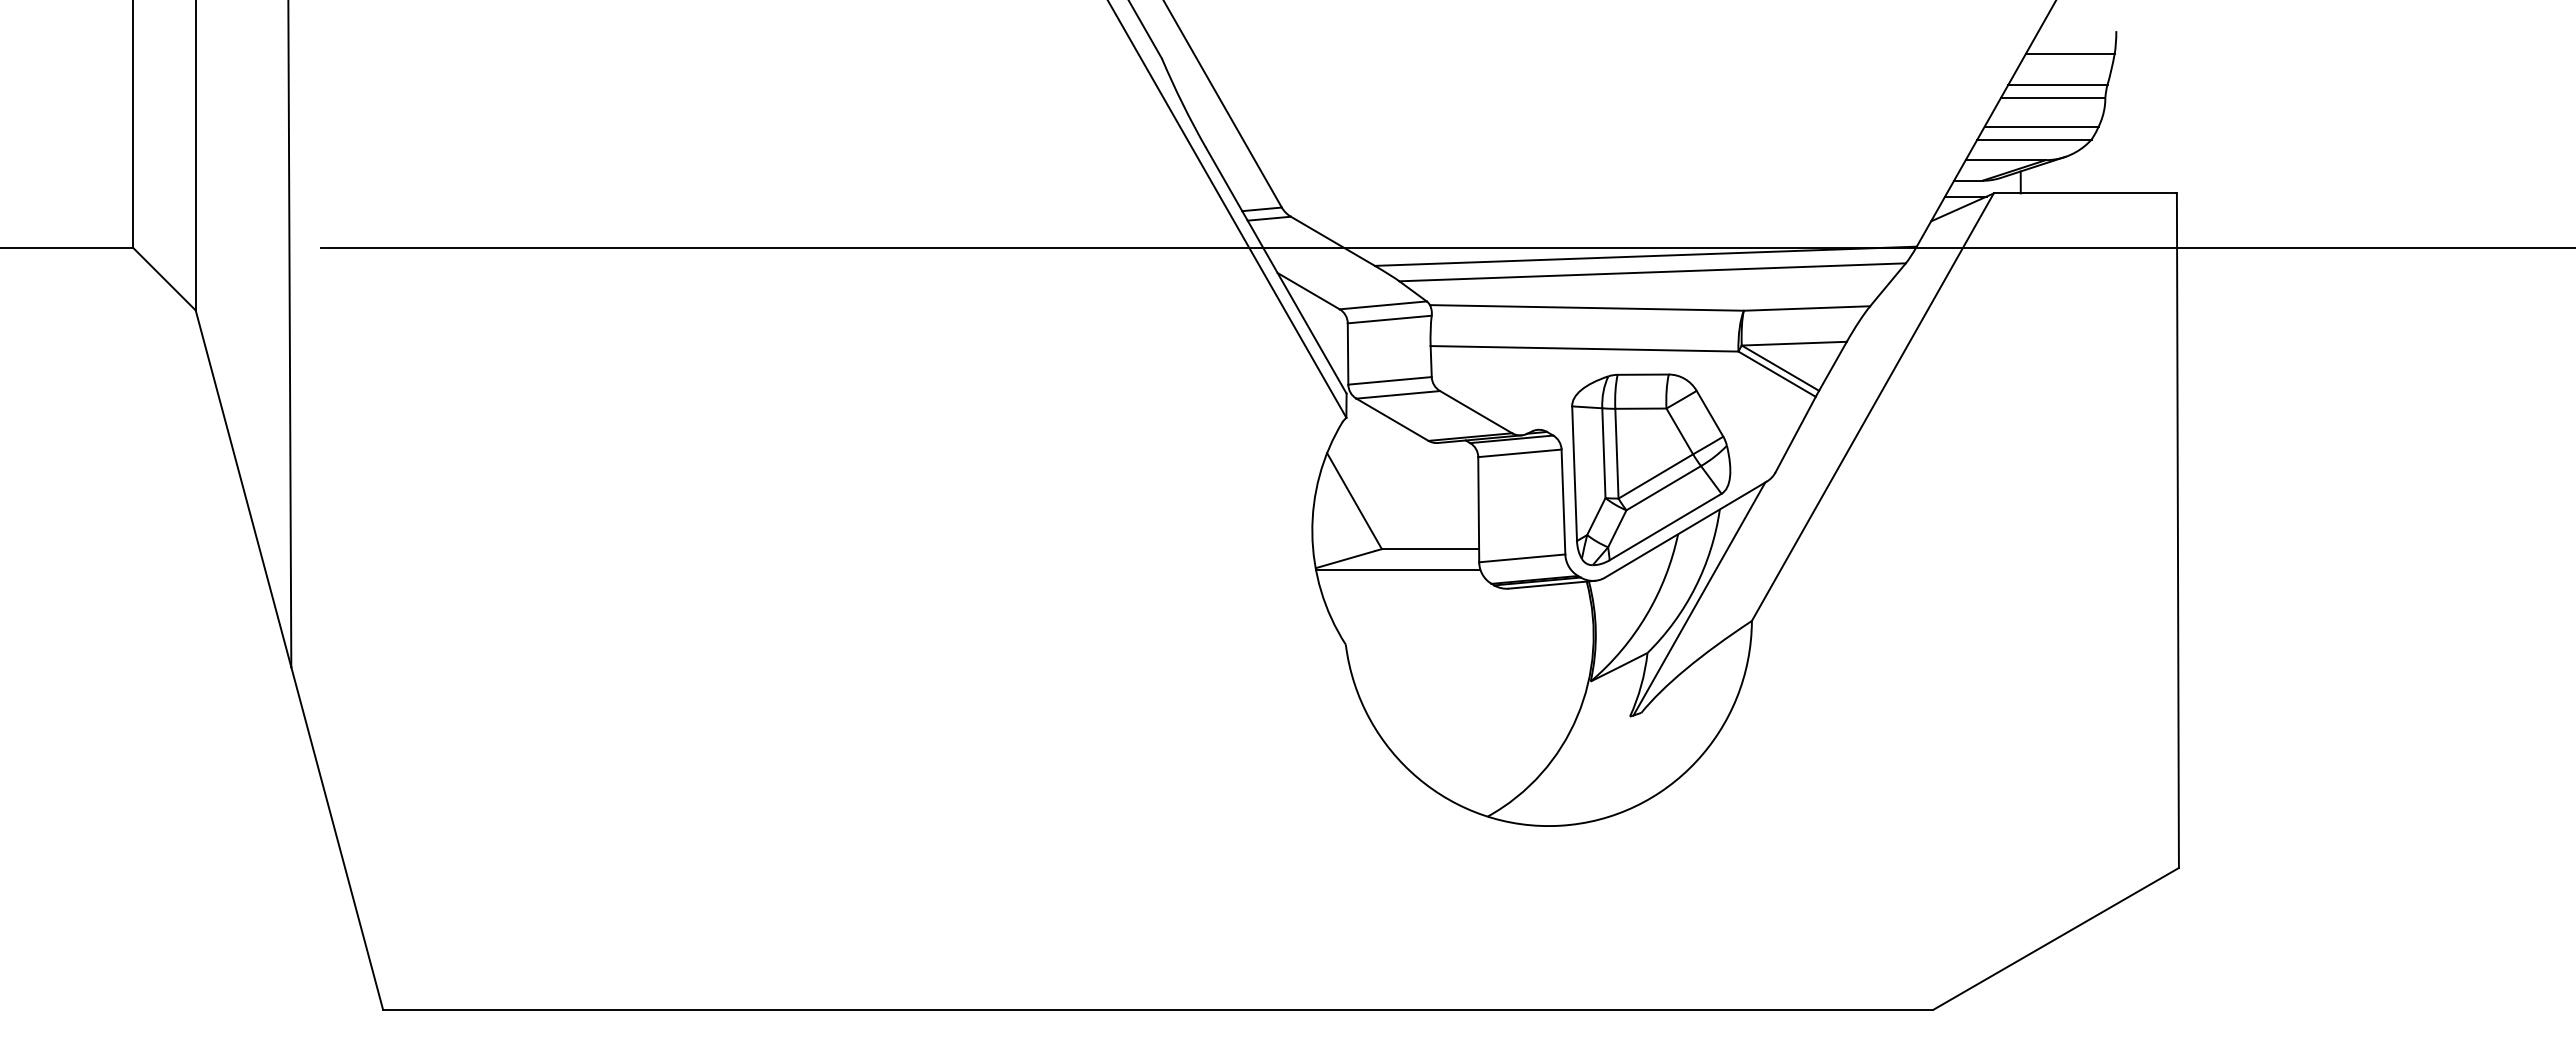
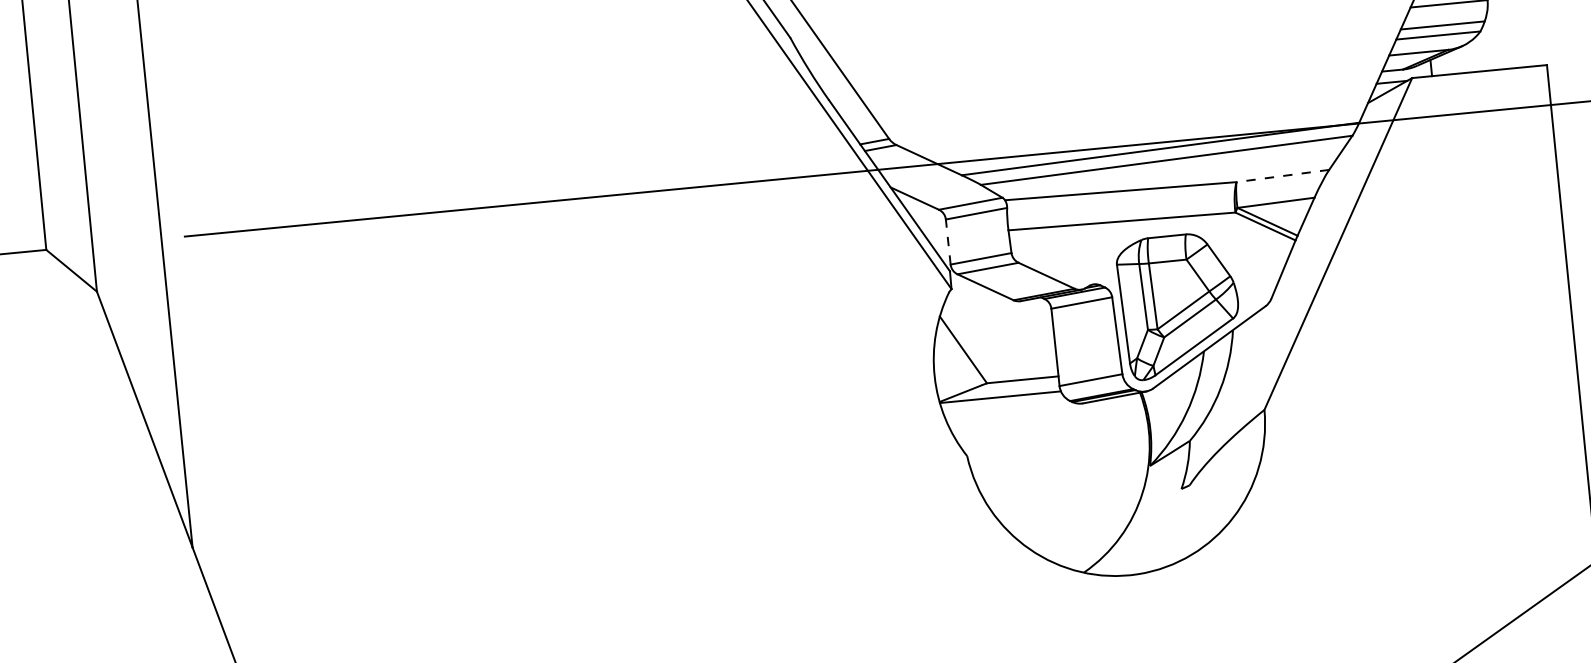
line: (1806, 308) -> (1282, 176), solid -> dashed
line: (1348, 354) -> (948, 242), solid -> dashed
line: (1699, 598) -> (1224, 397), removed

